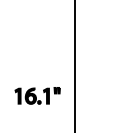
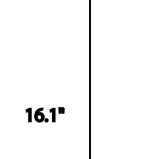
part: (37, 95) -> (44, 114), size x0.7

